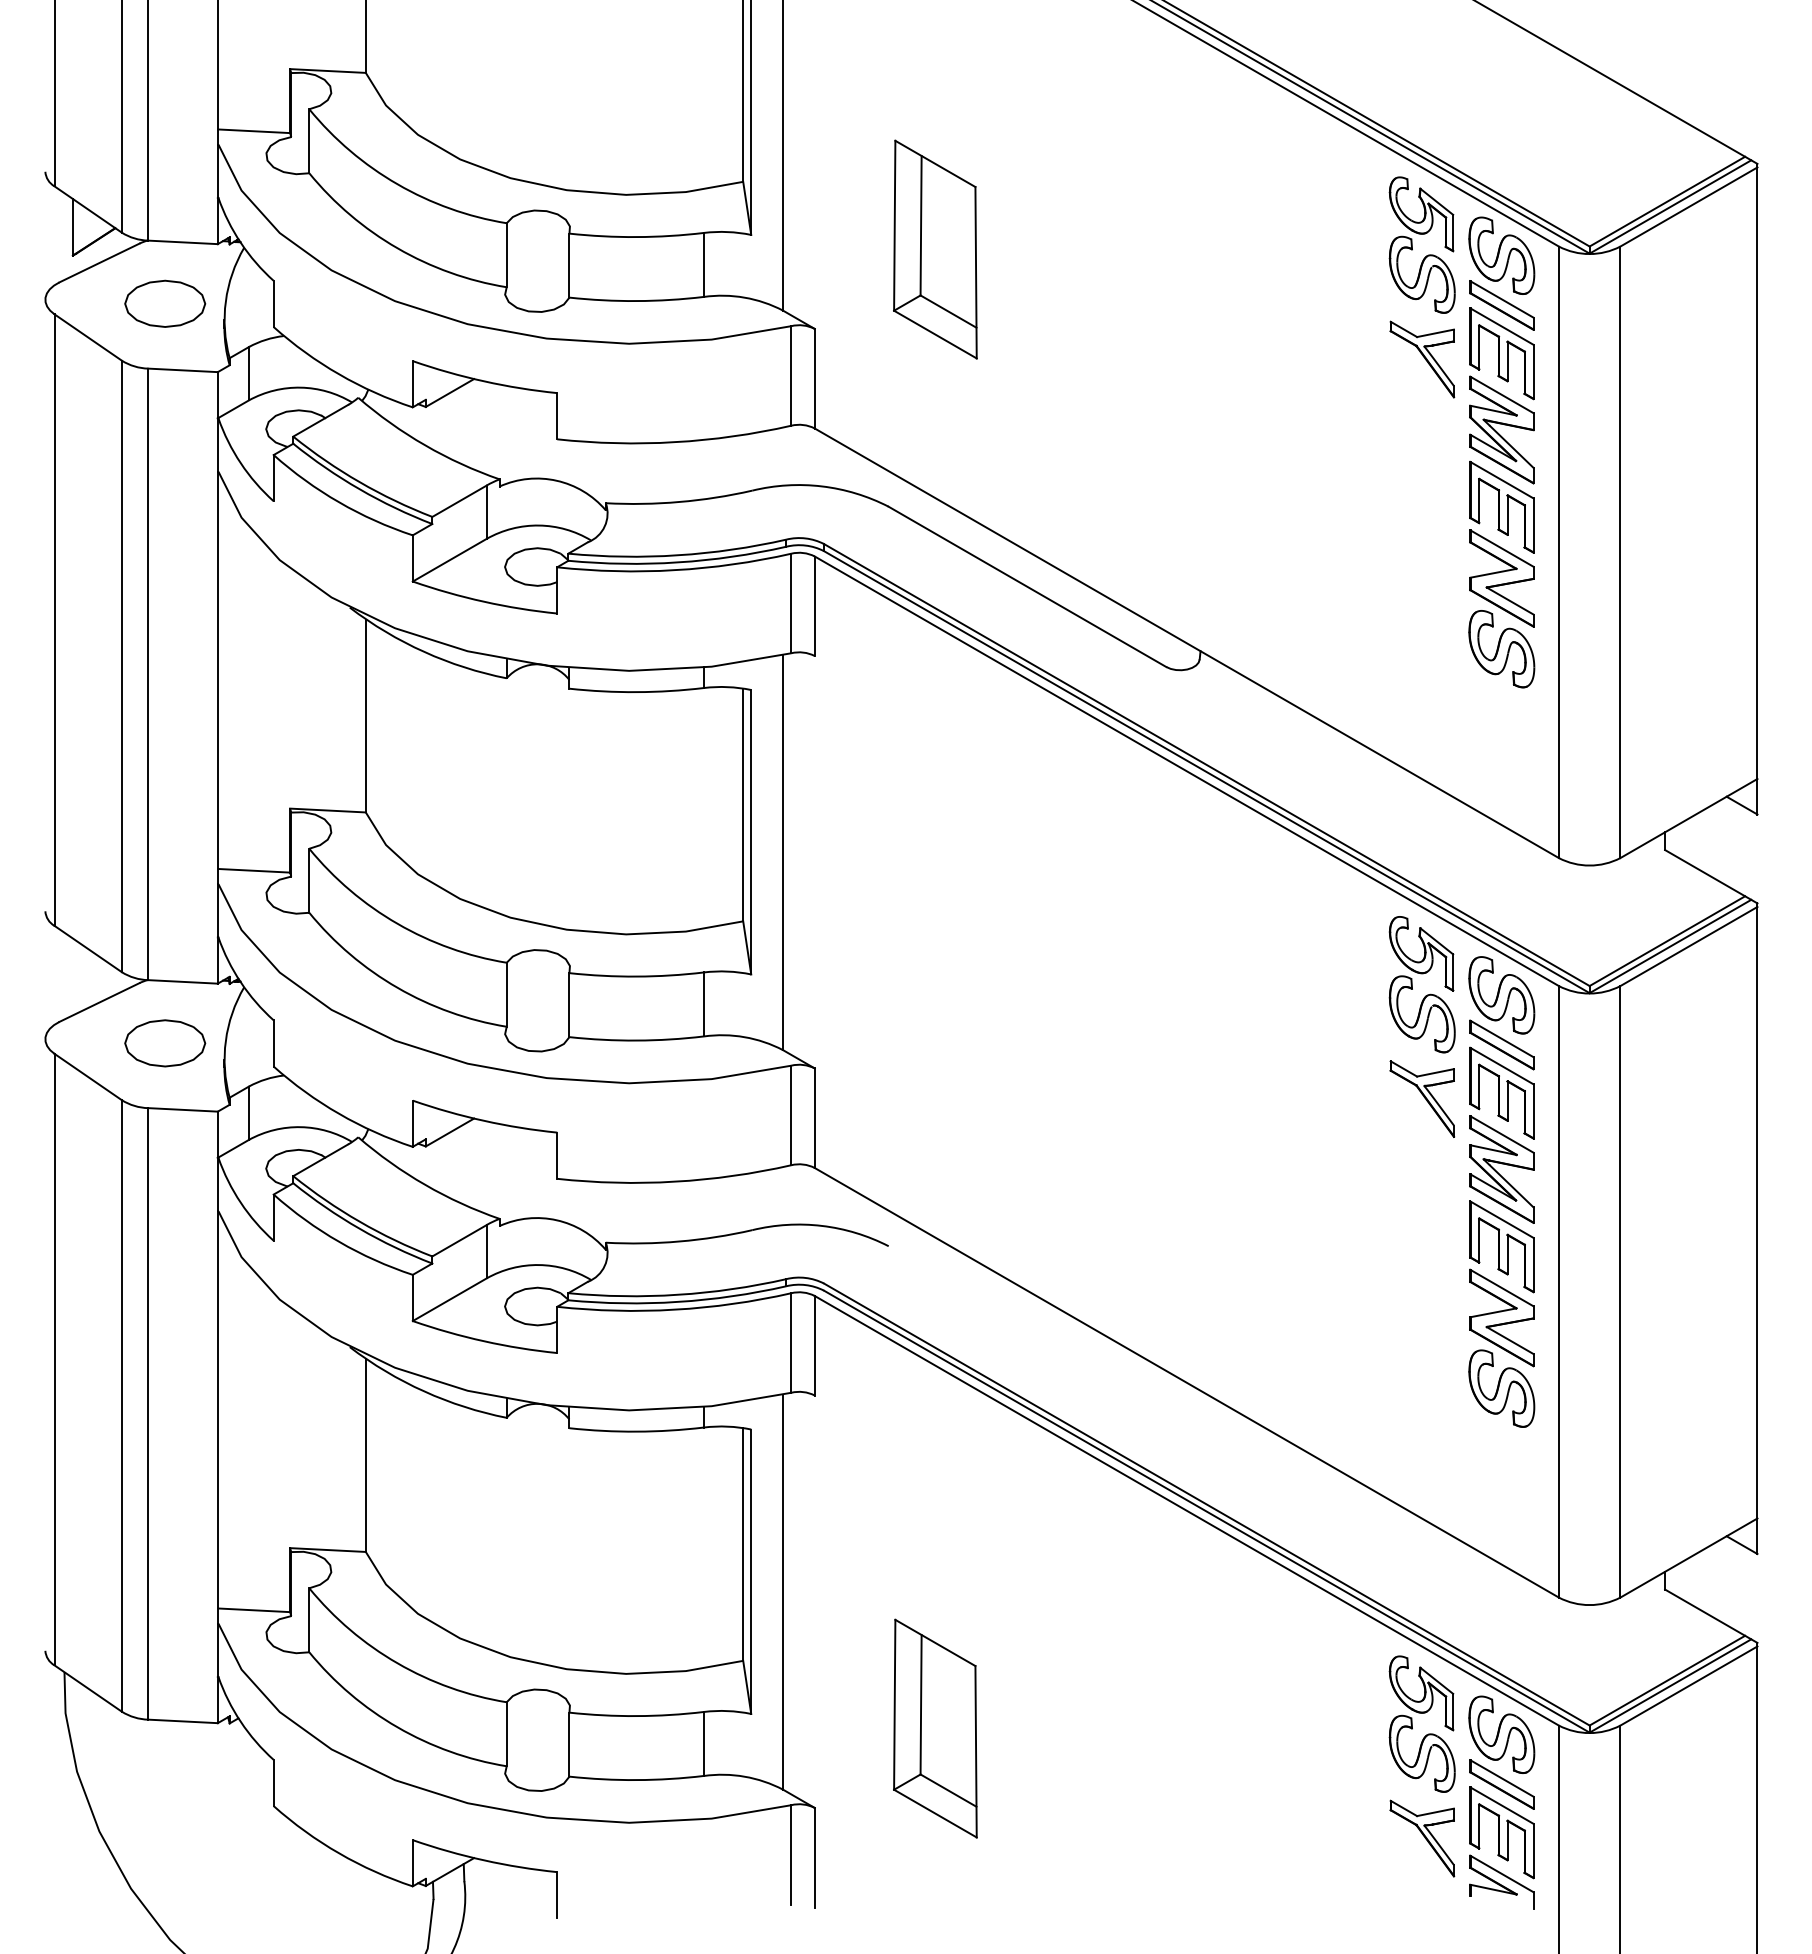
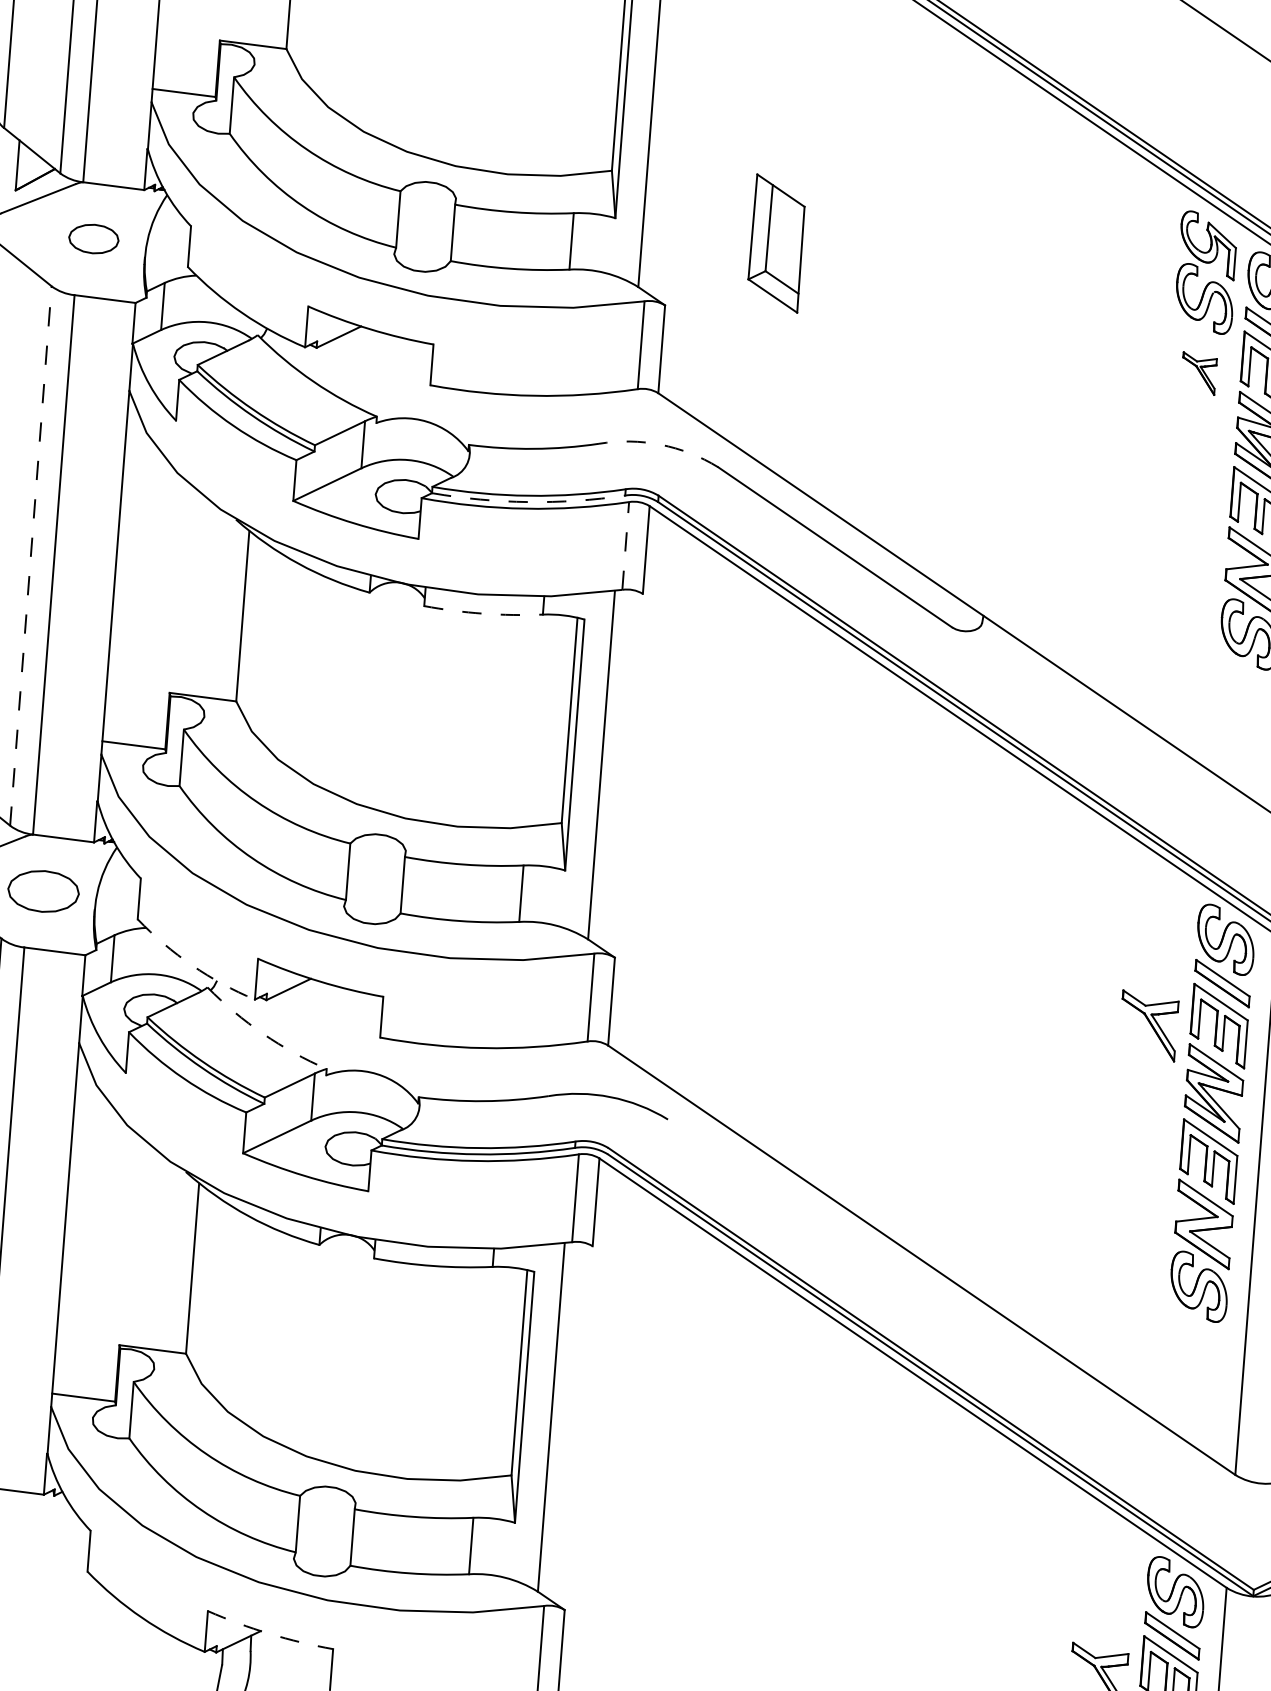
part: (935, 249) -> (776, 243), size x0.7
part: (165, 303) -> (94, 238), size x0.7
part: (1422, 359) -> (1199, 373), size x0.6
arc: (821, 486) -> (660, 444), solid -> dashed
arc: (677, 562) -> (528, 502), solid -> dashed
line: (791, 603) -> (625, 545), solid -> dashed
line: (121, 666) -> (30, 556), solid -> dashed
arc: (636, 692) -> (483, 613), solid -> dashed
part: (1412, 984) -> (1147, 924), removed
arc: (339, 1113) -> (192, 965), solid -> dashed
arc: (425, 1184) -> (263, 1033), solid -> dashed
part: (1412, 1723) -> (1097, 1576), removed
part: (935, 1728) -> (676, 1548), removed
arc: (484, 1860) -> (269, 1633), solid -> dashed

